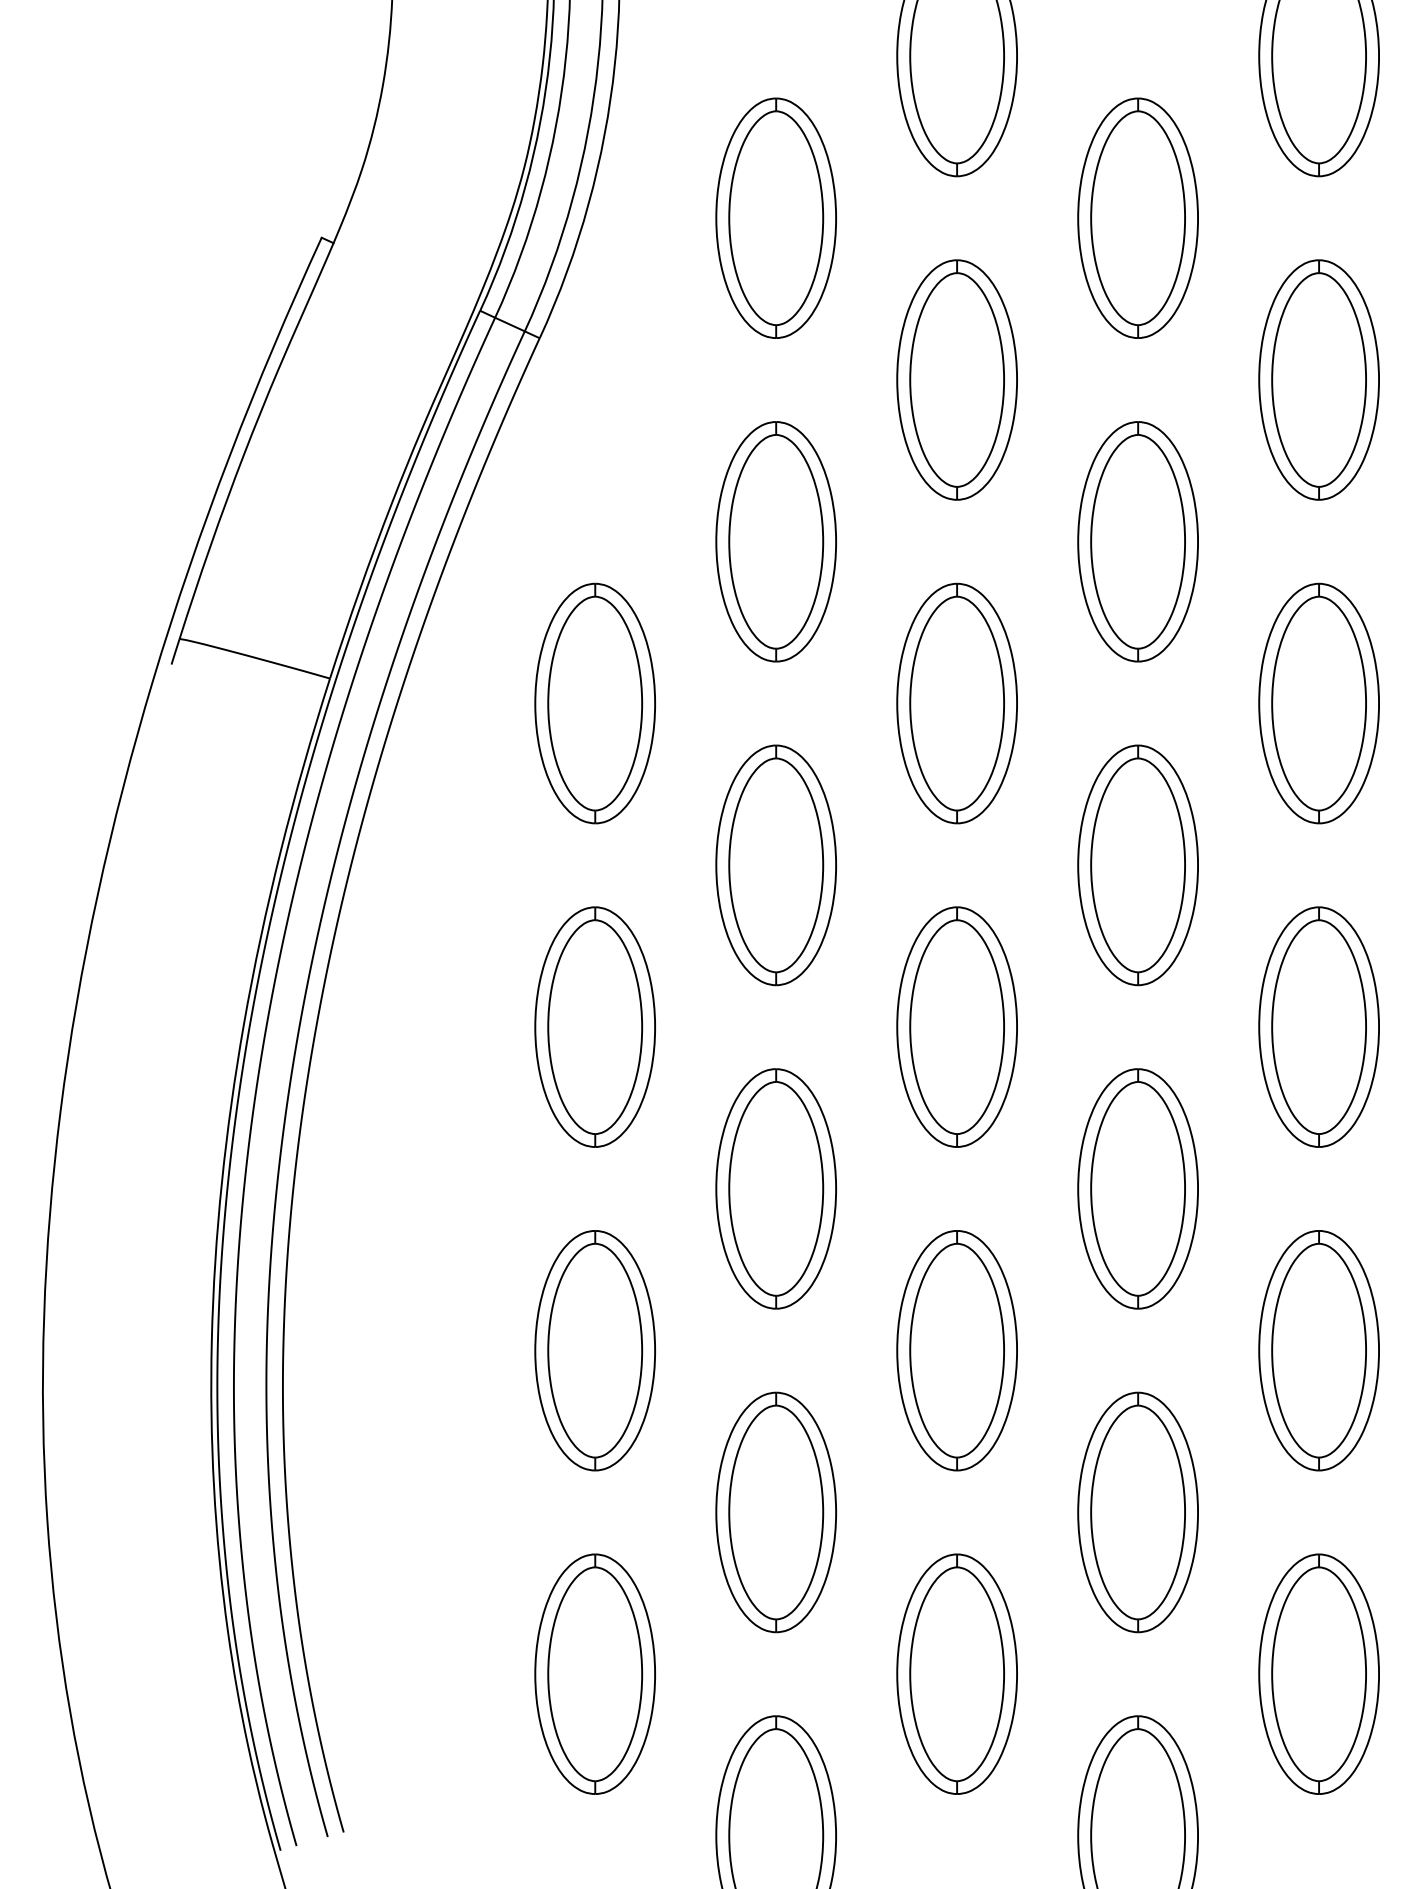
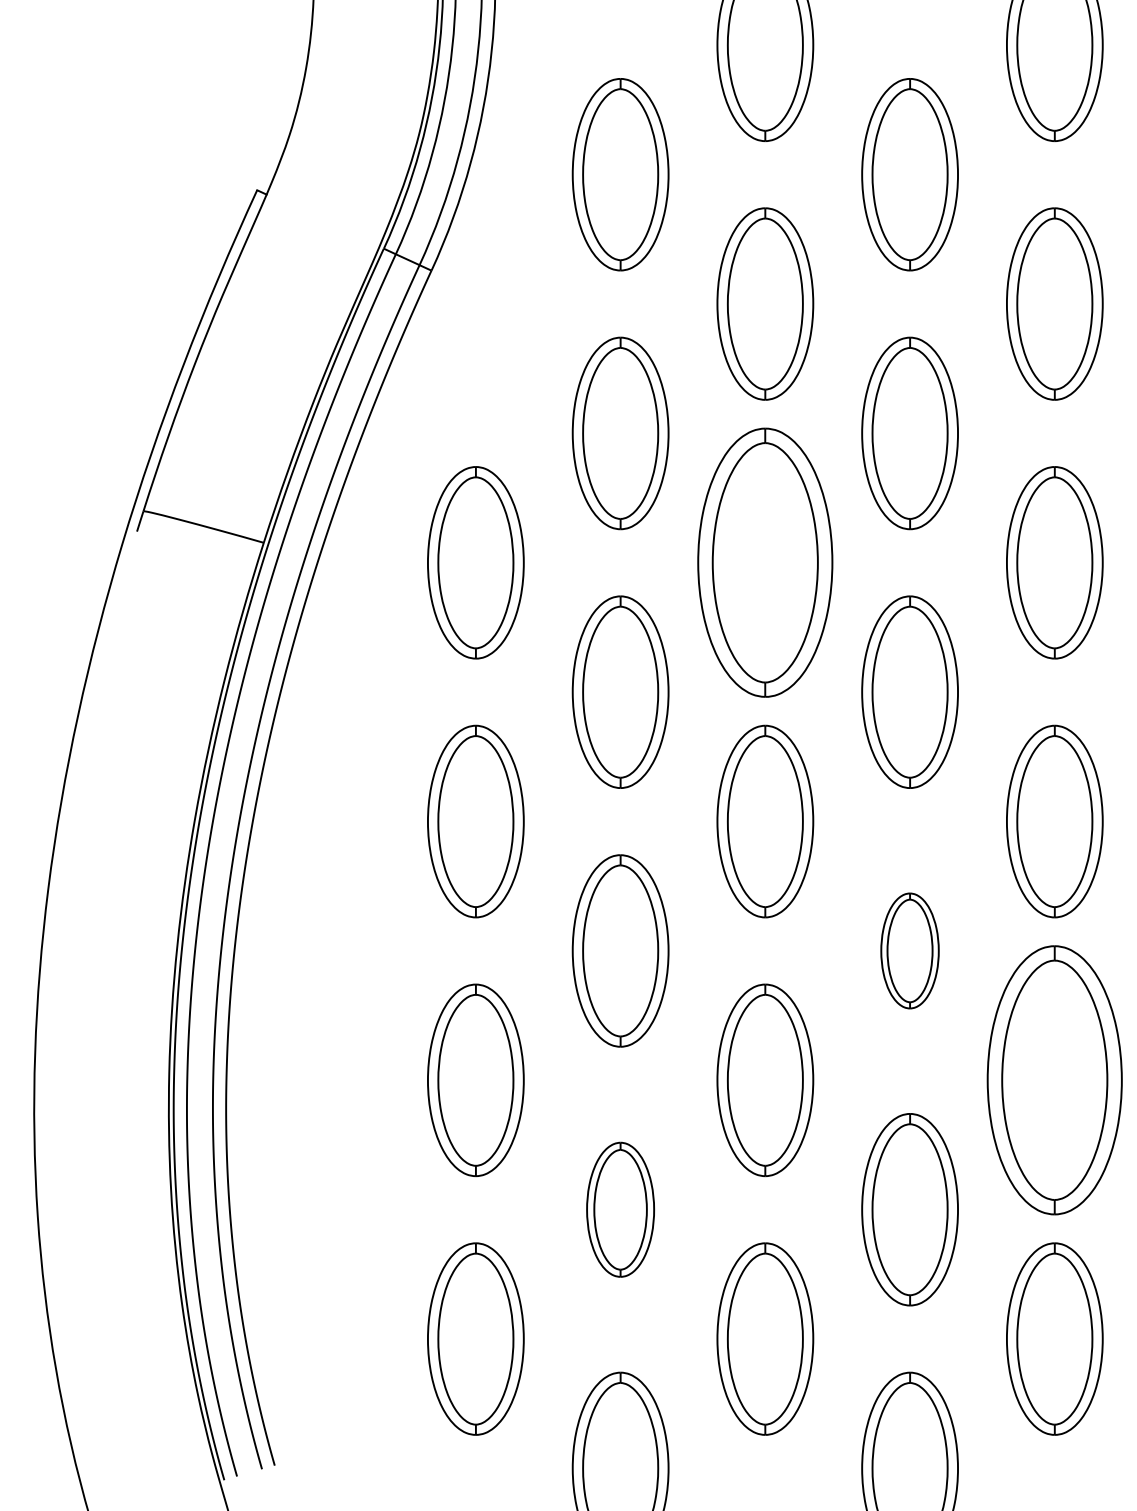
part: (957, 703) -> (765, 562), size x1.4
part: (1137, 1188) -> (909, 950), size x0.6
part: (1318, 1350) -> (1054, 1080), size x1.4
part: (776, 1512) -> (620, 1209), size x0.7

